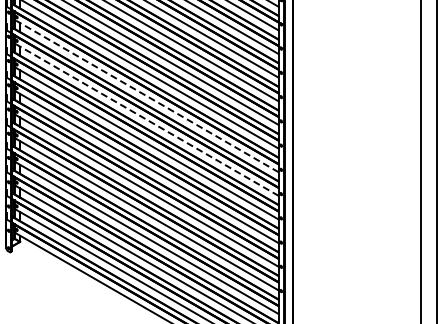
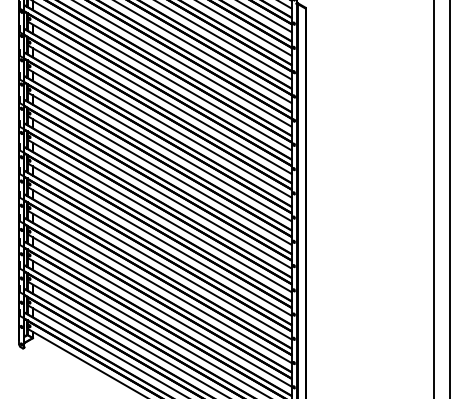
line: (147, 96) -> (160, 192), dashed -> solid
line: (147, 120) -> (160, 216), dashed -> solid

